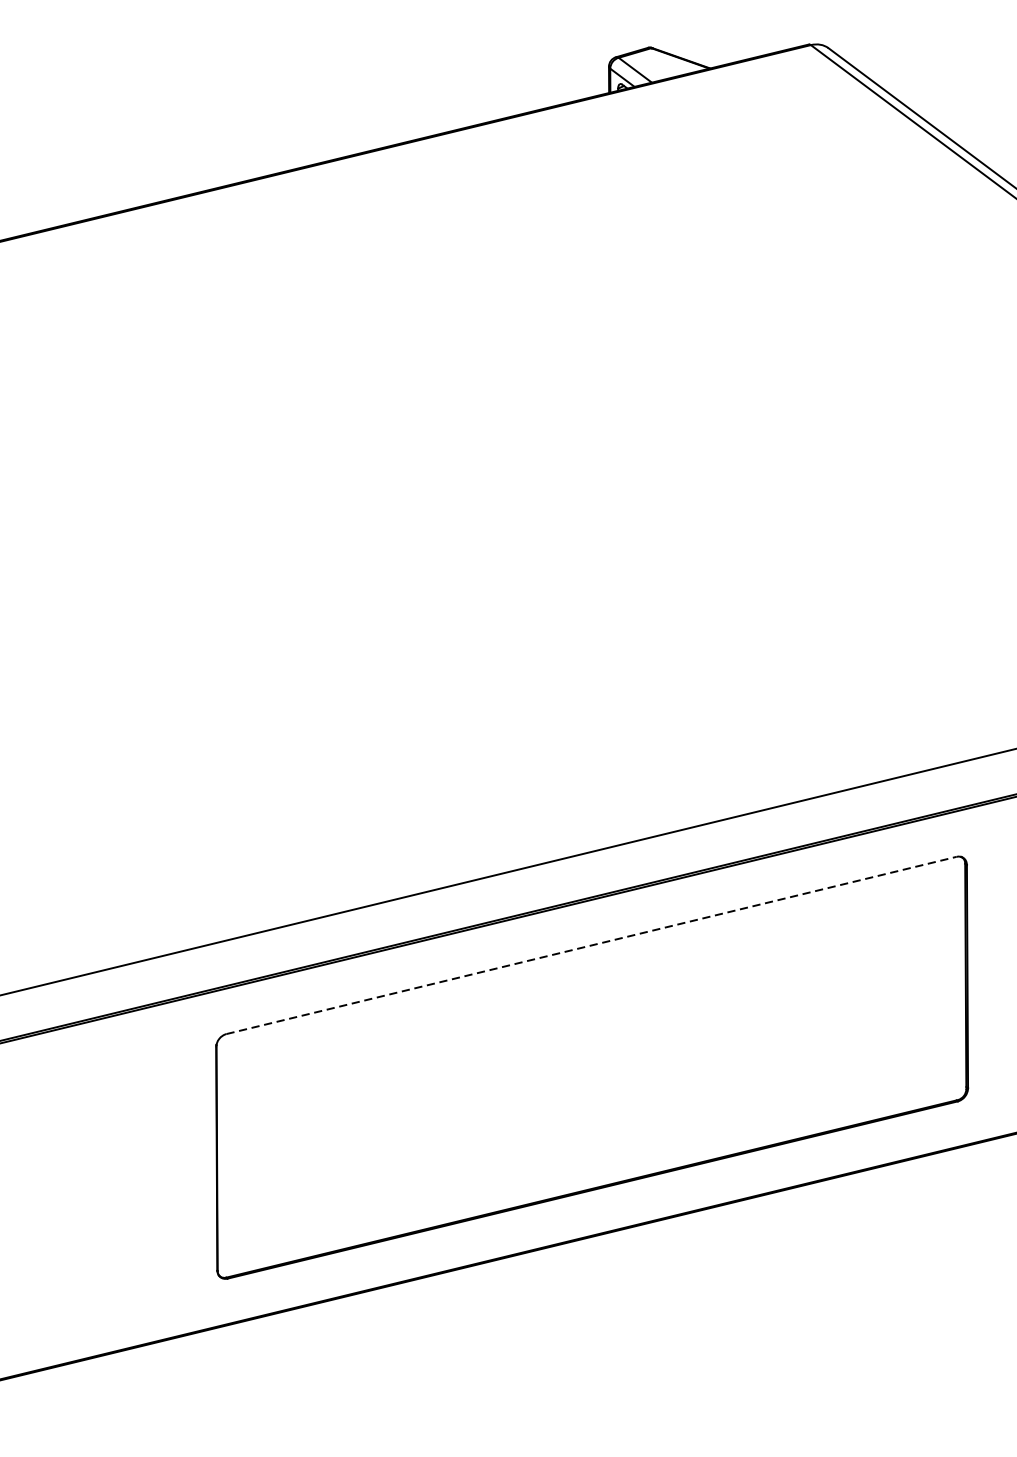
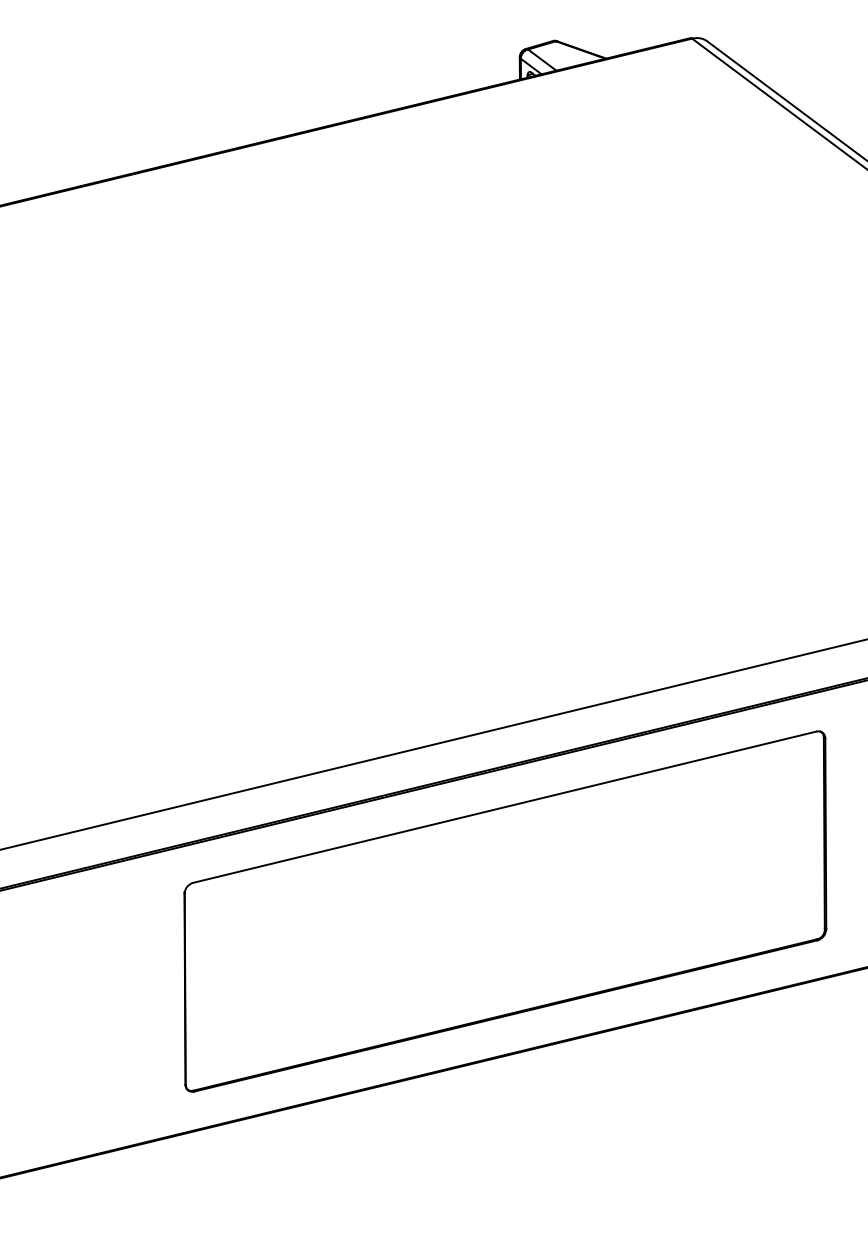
line: (591, 945) -> (504, 807), dashed -> solid

